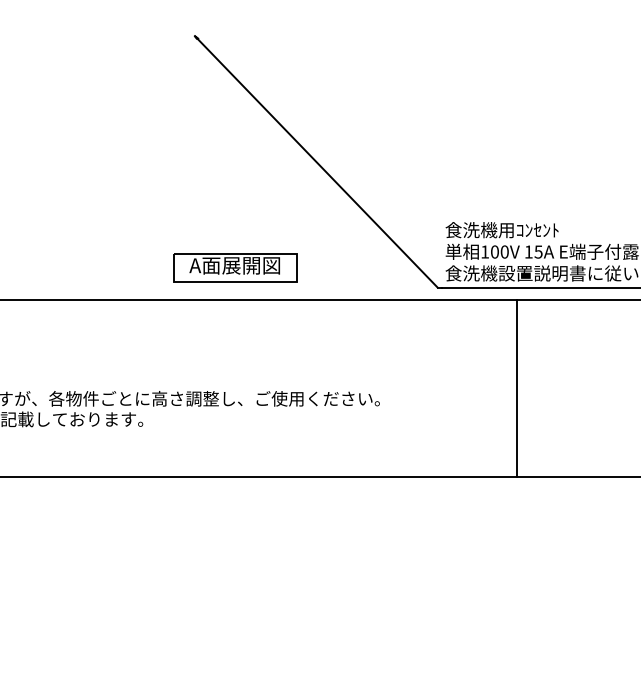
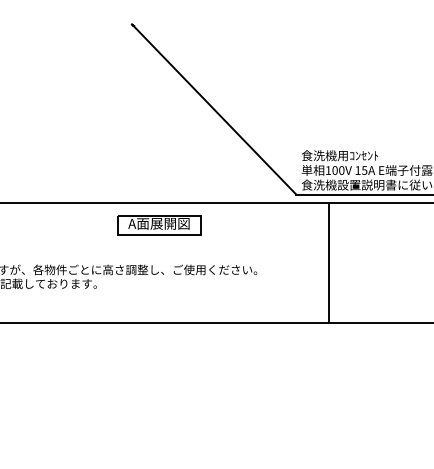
part: (235, 268) -> (159, 225), moved
line: (517, 387) -> (329, 262), moved

